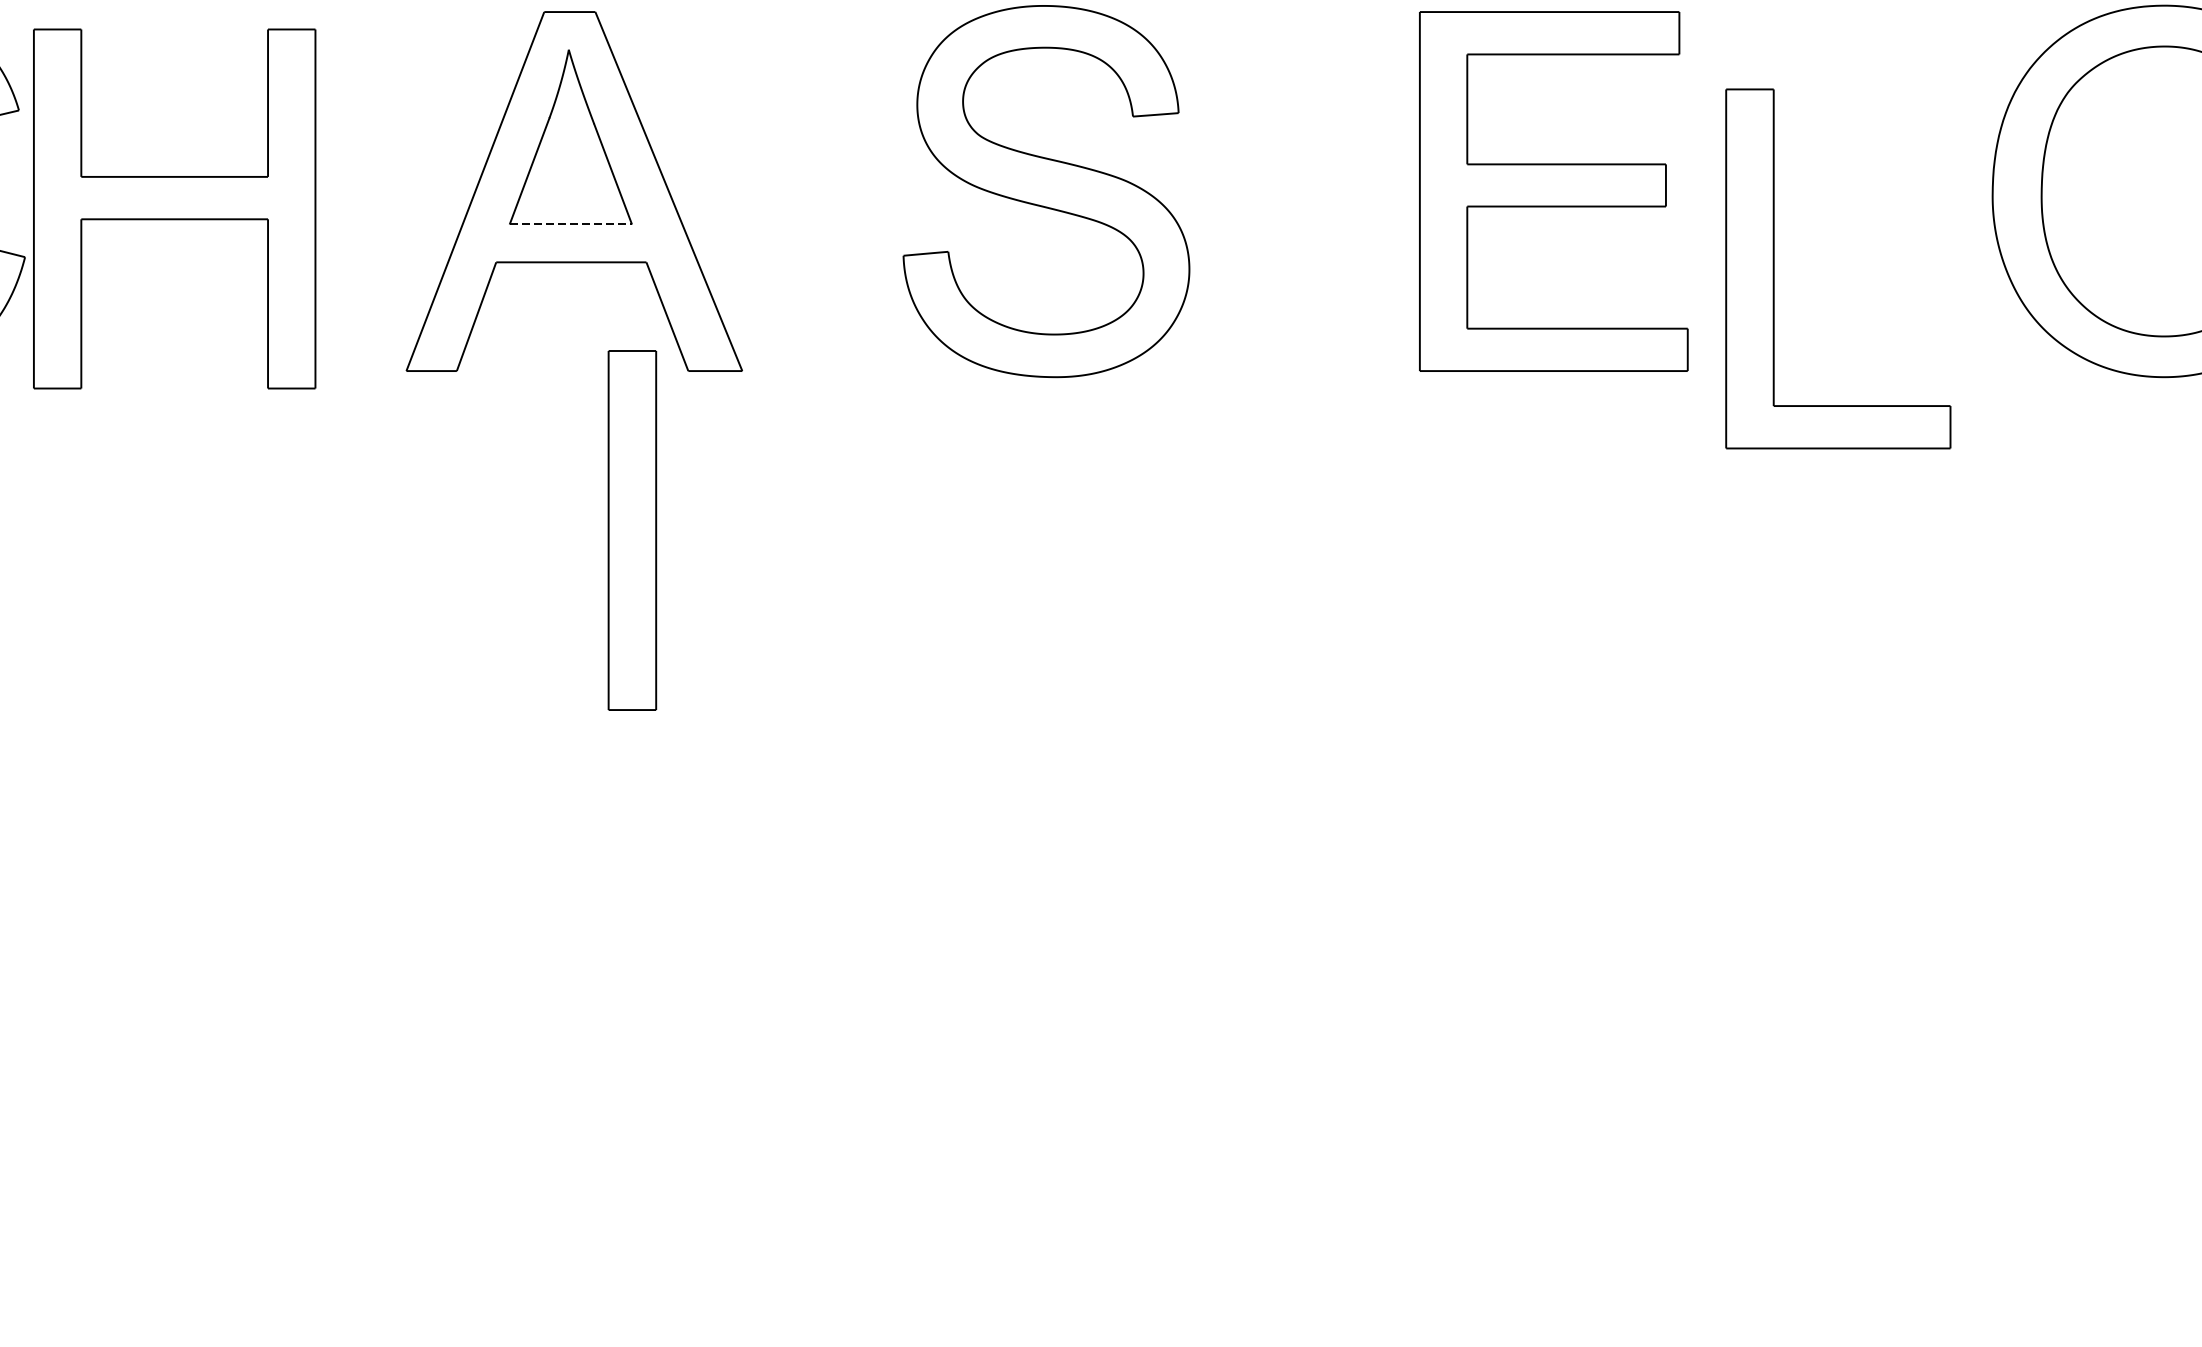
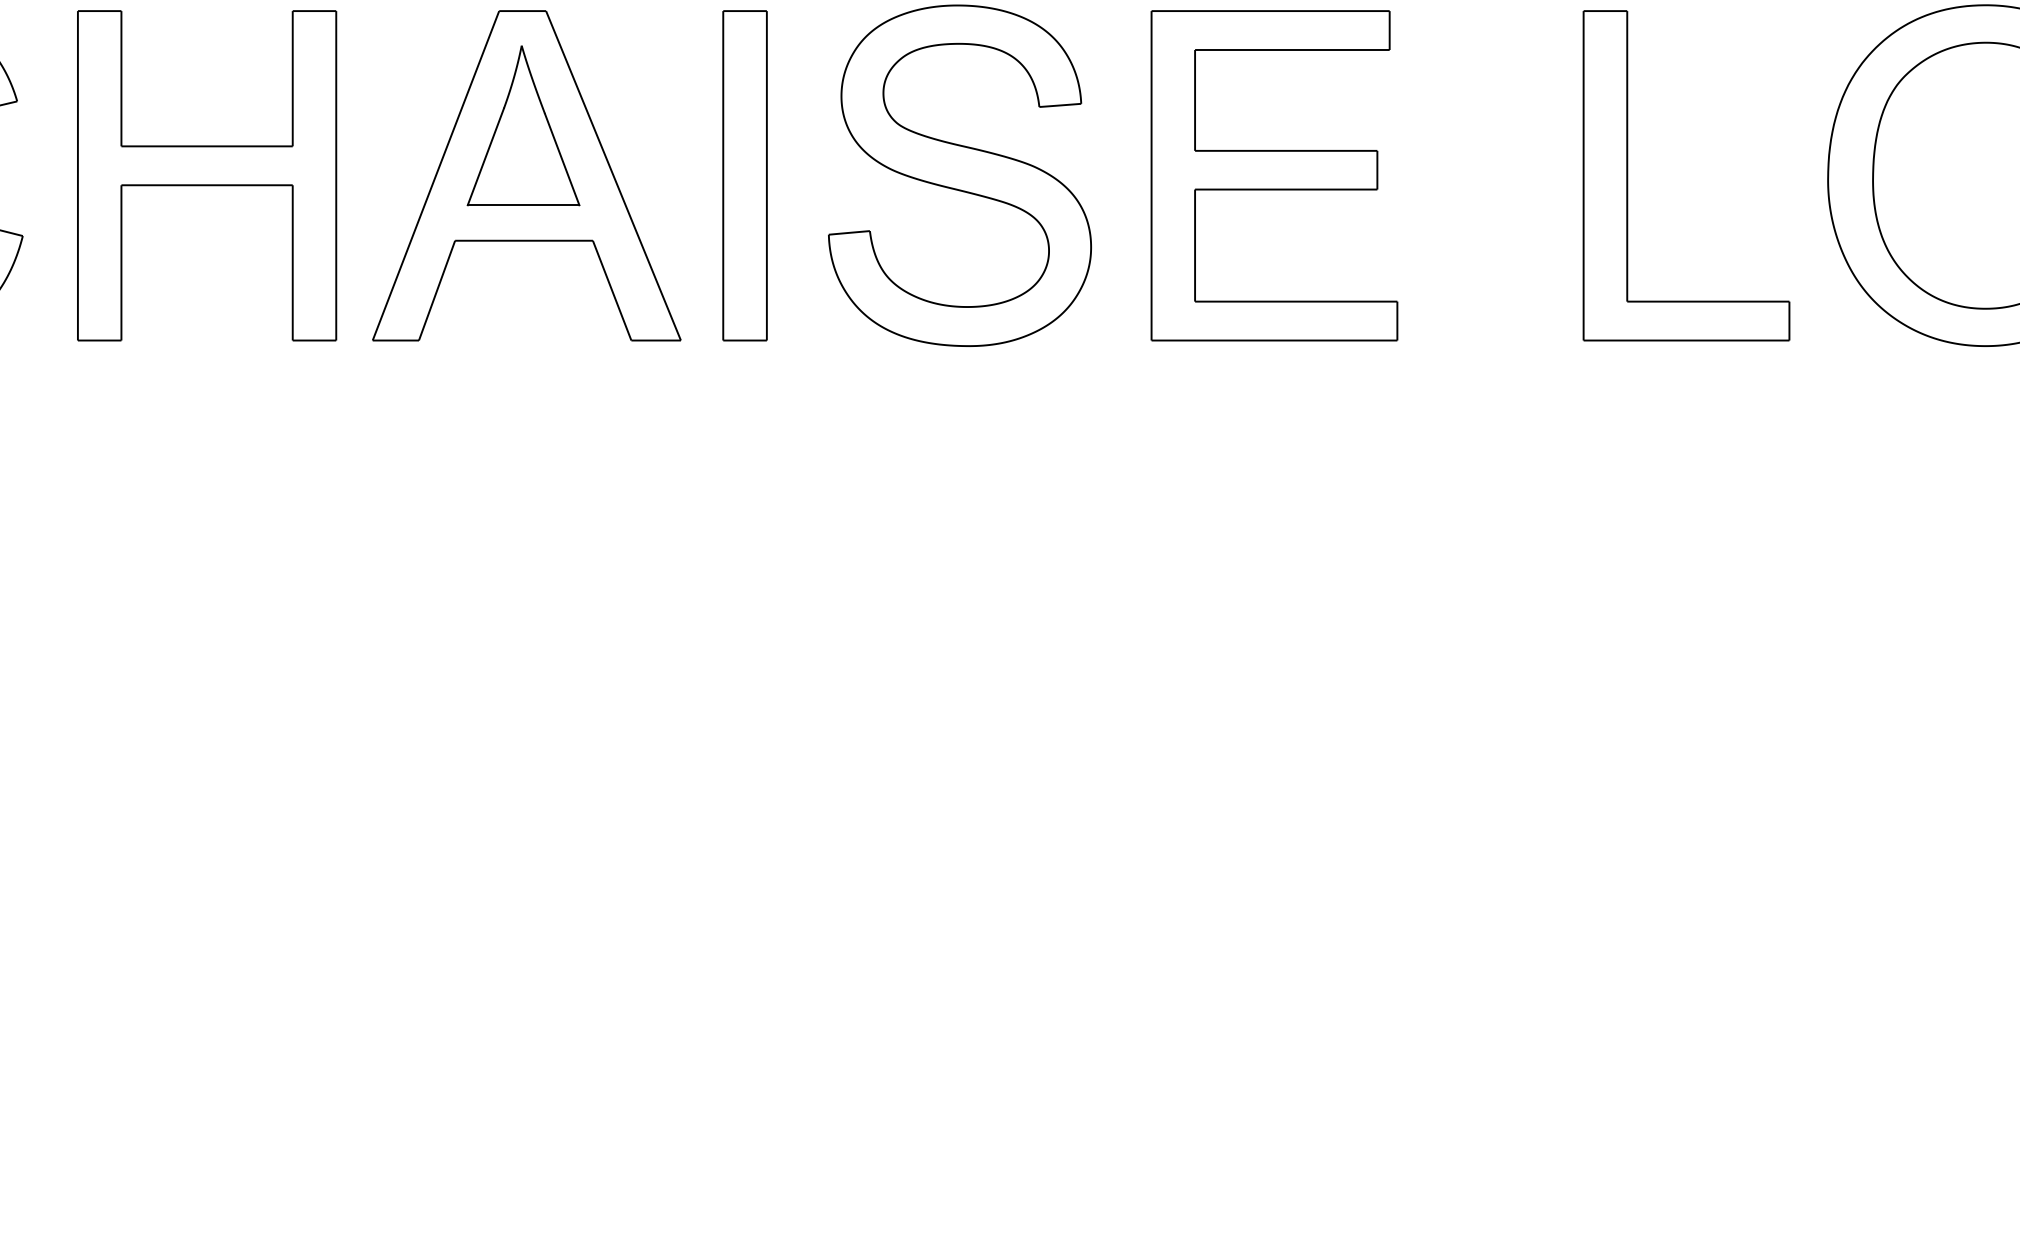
part: (1553, 191) -> (1274, 175), moved
part: (175, 208) -> (207, 175), moved
line: (570, 223) -> (523, 205), dashed -> solid
part: (1775, 268) -> (1628, 175), moved
part: (631, 530) -> (744, 175), moved

